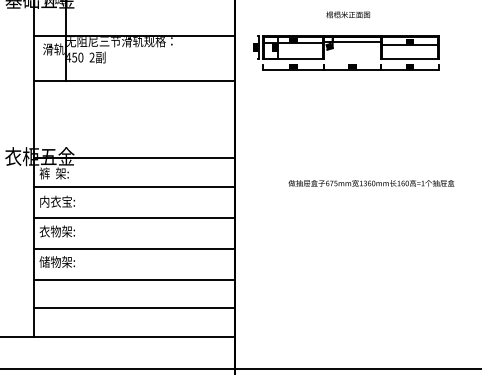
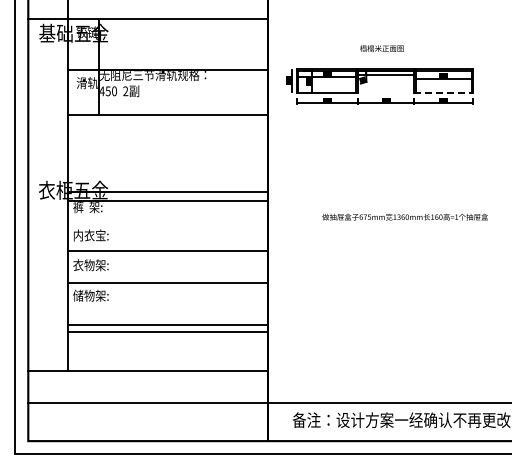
line: (410, 58) -> (444, 92), solid -> dashed
line: (133, 186) -> (167, 200), moved
line: (133, 279) -> (167, 331), moved
line: (133, 308) -> (167, 325), moved

